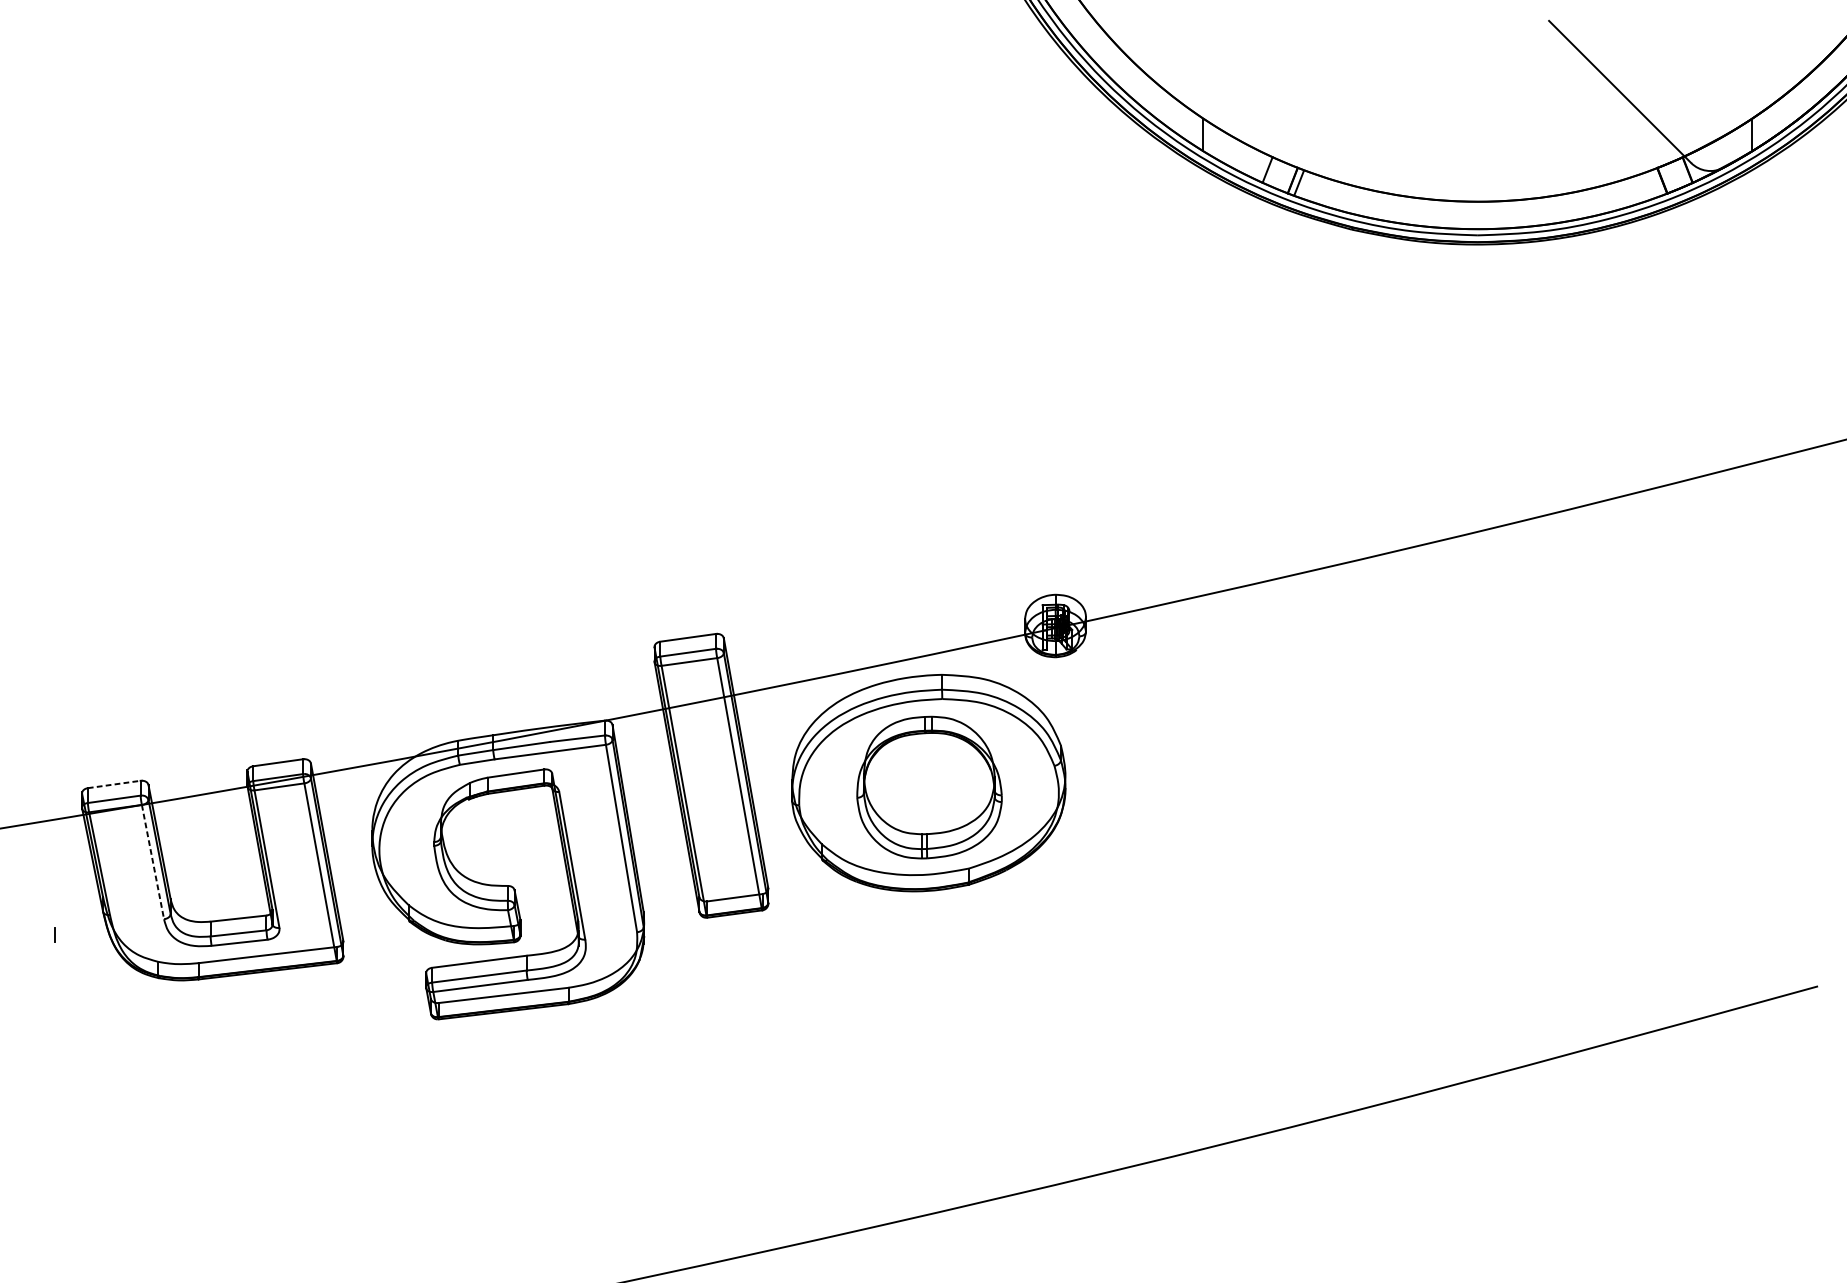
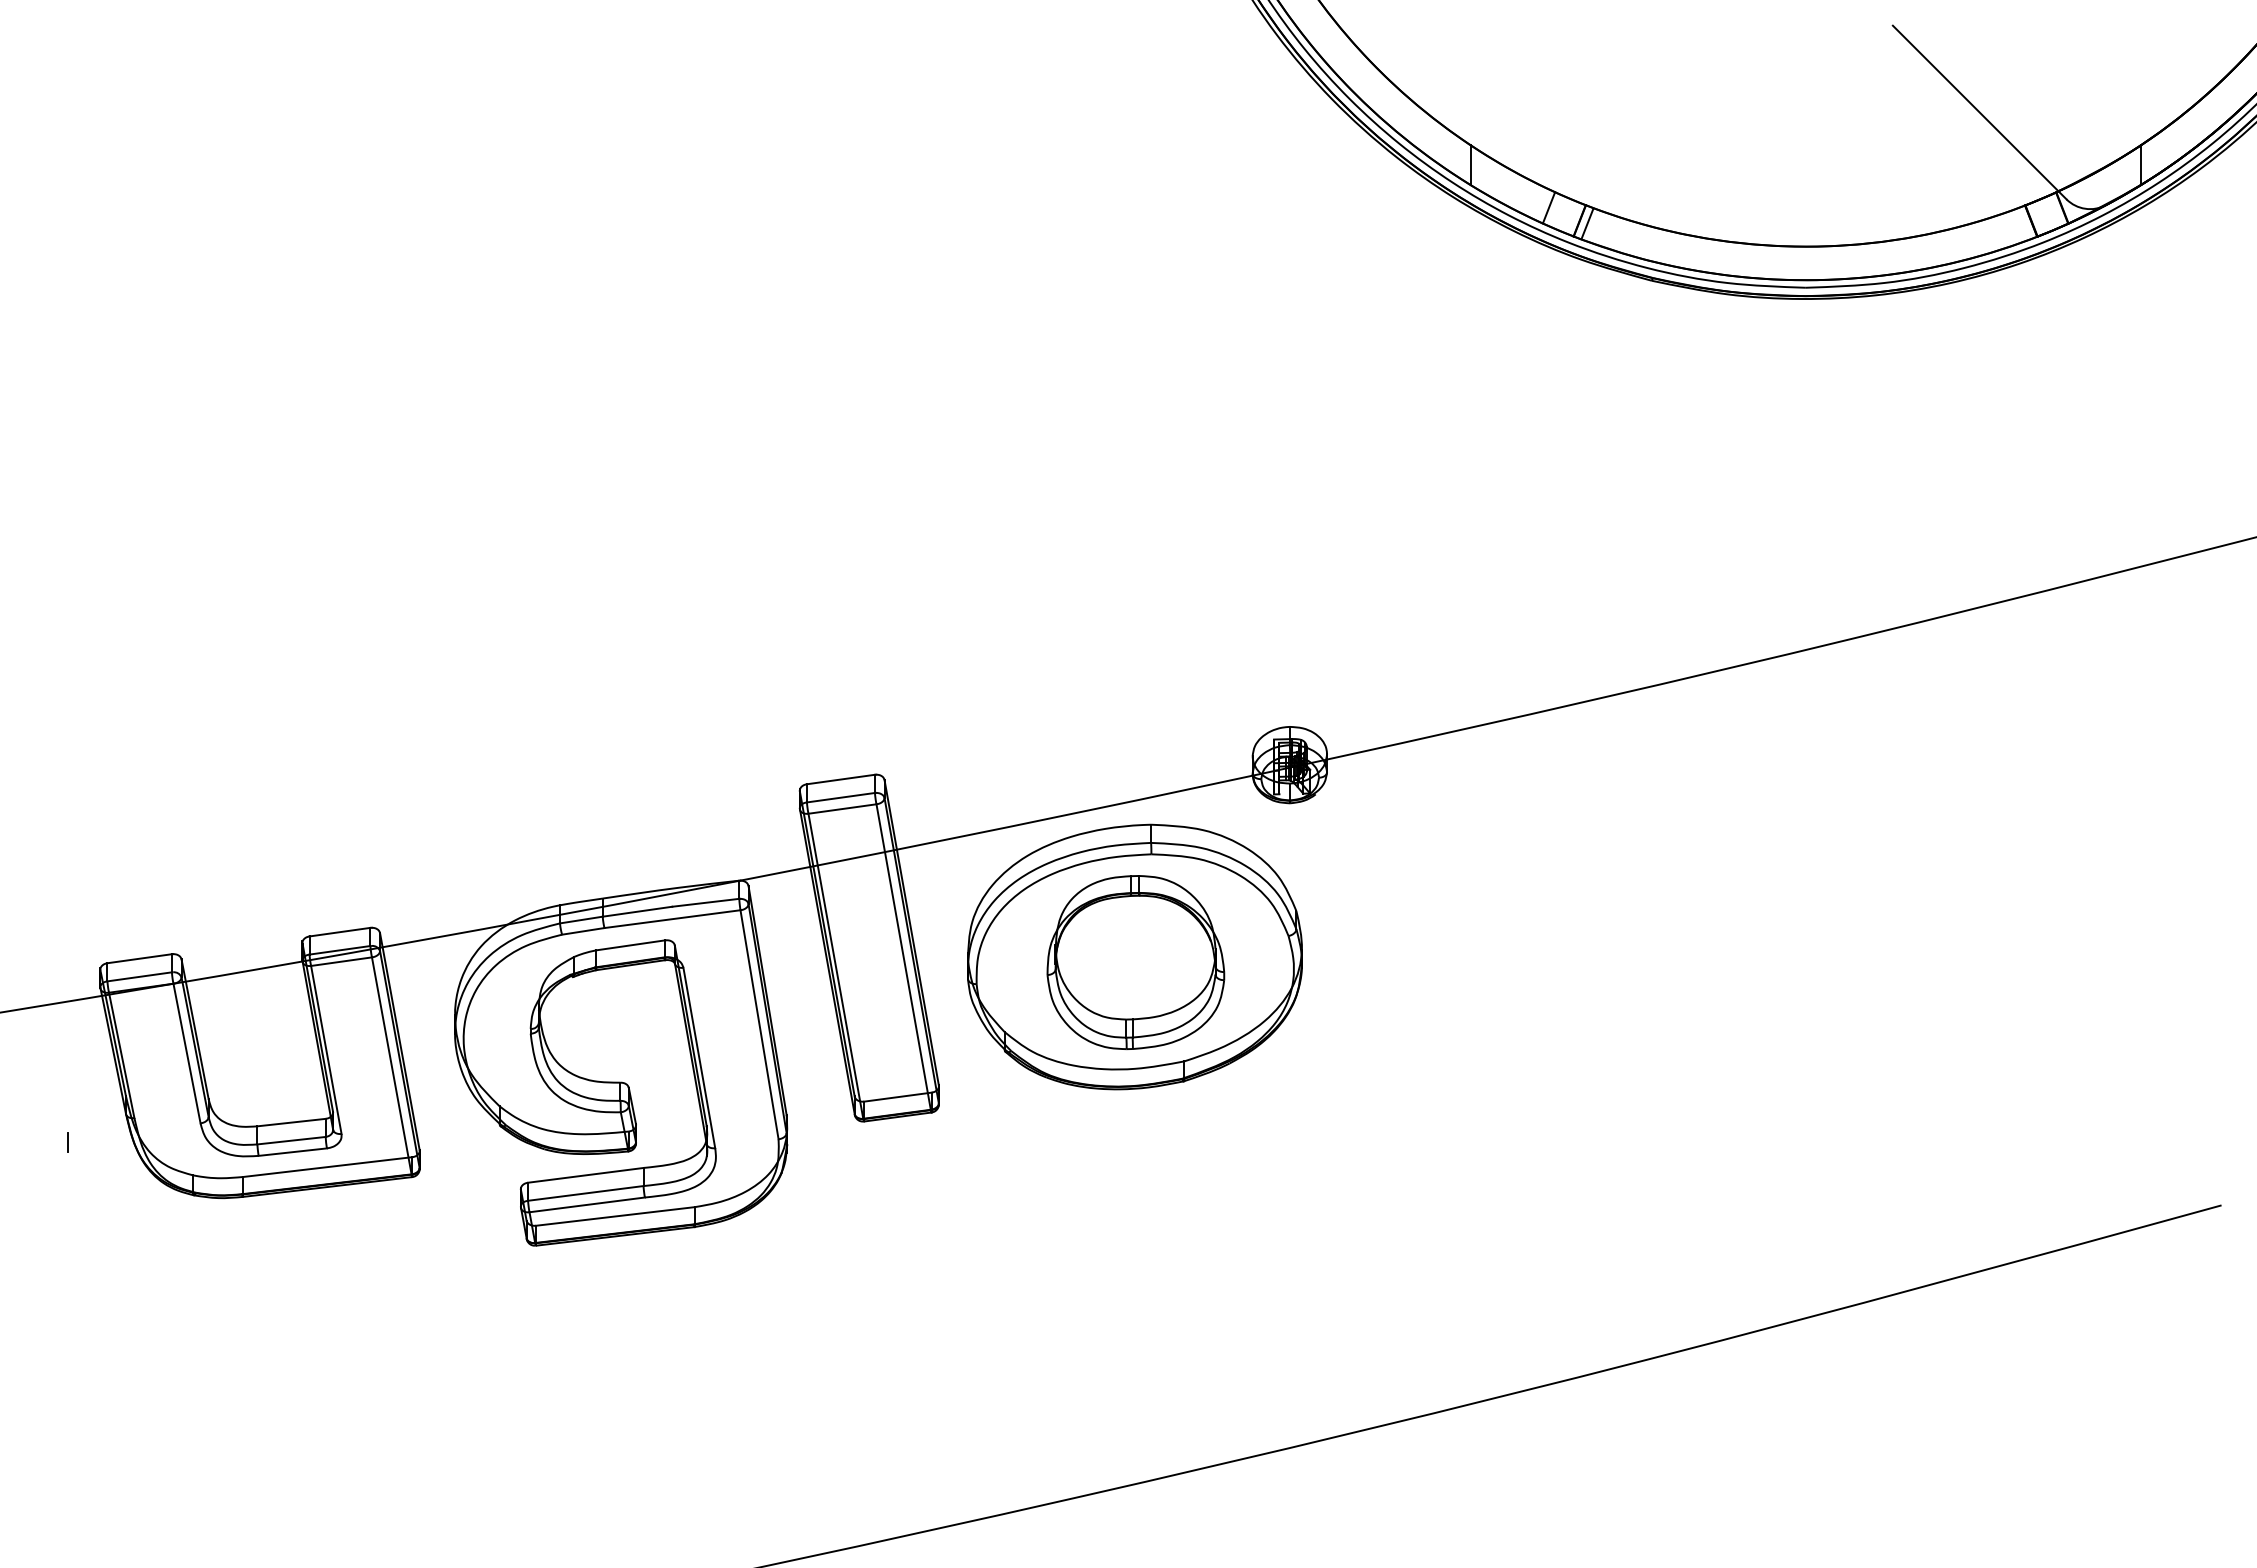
line: (114, 784) -> (139, 958), dashed -> solid
line: (153, 862) -> (187, 1054), dashed -> solid

